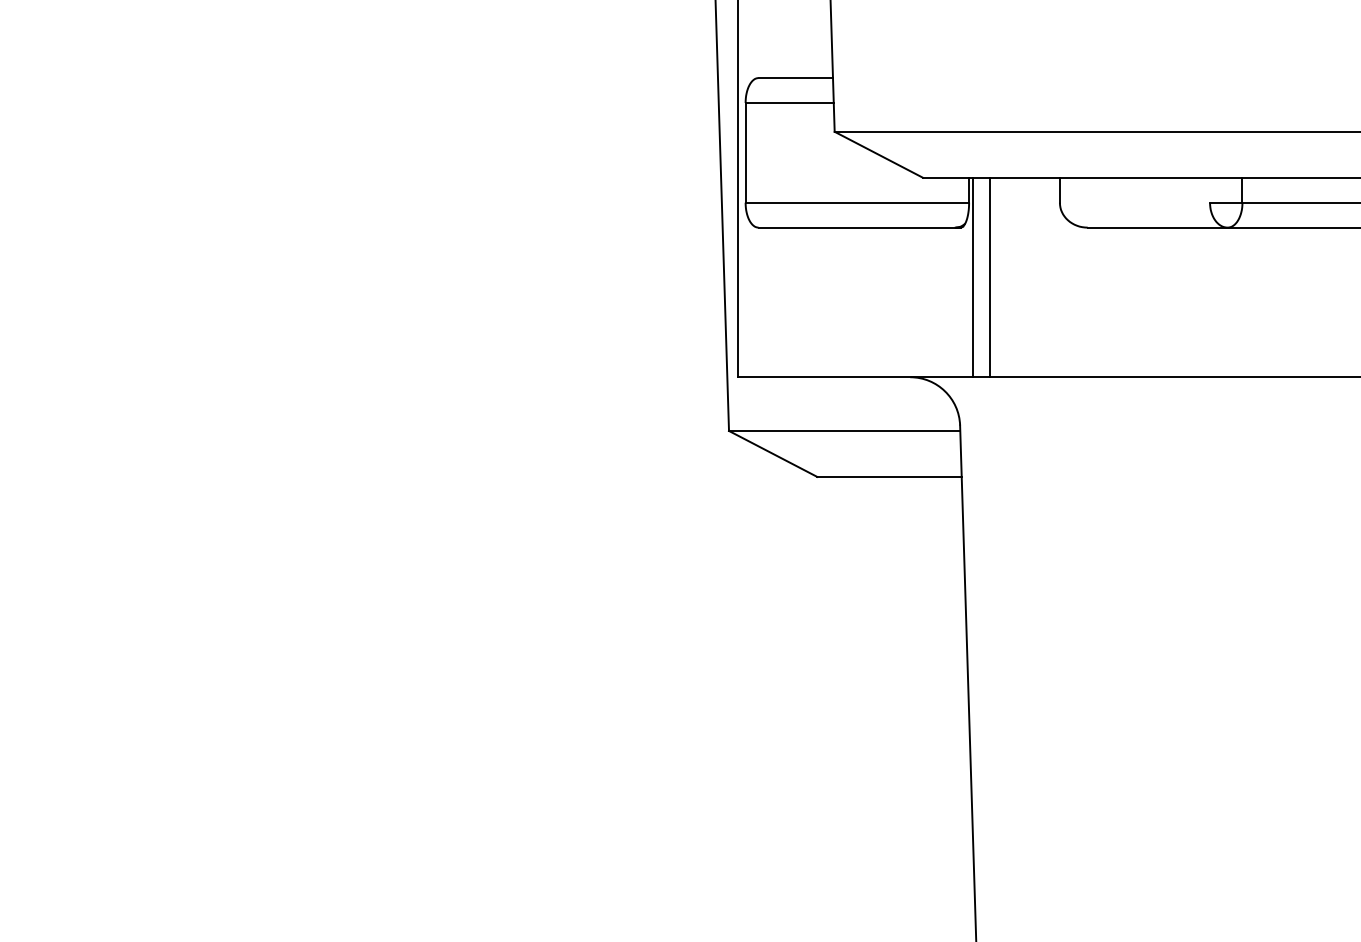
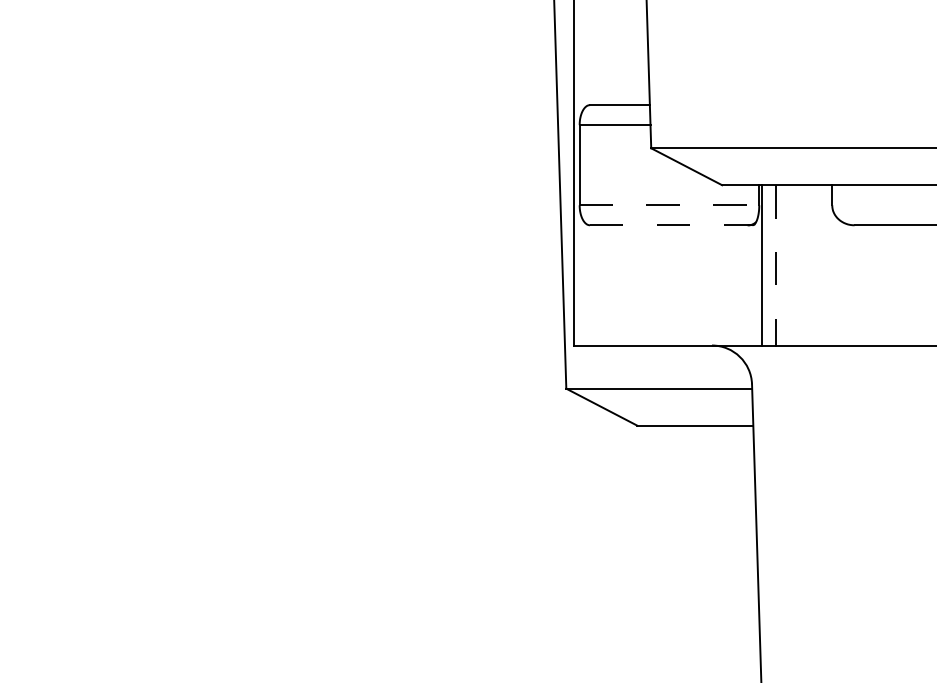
line: (857, 202) -> (669, 205), solid -> dashed
line: (860, 227) -> (671, 225), solid -> dashed
line: (990, 277) -> (776, 265), solid -> dashed

